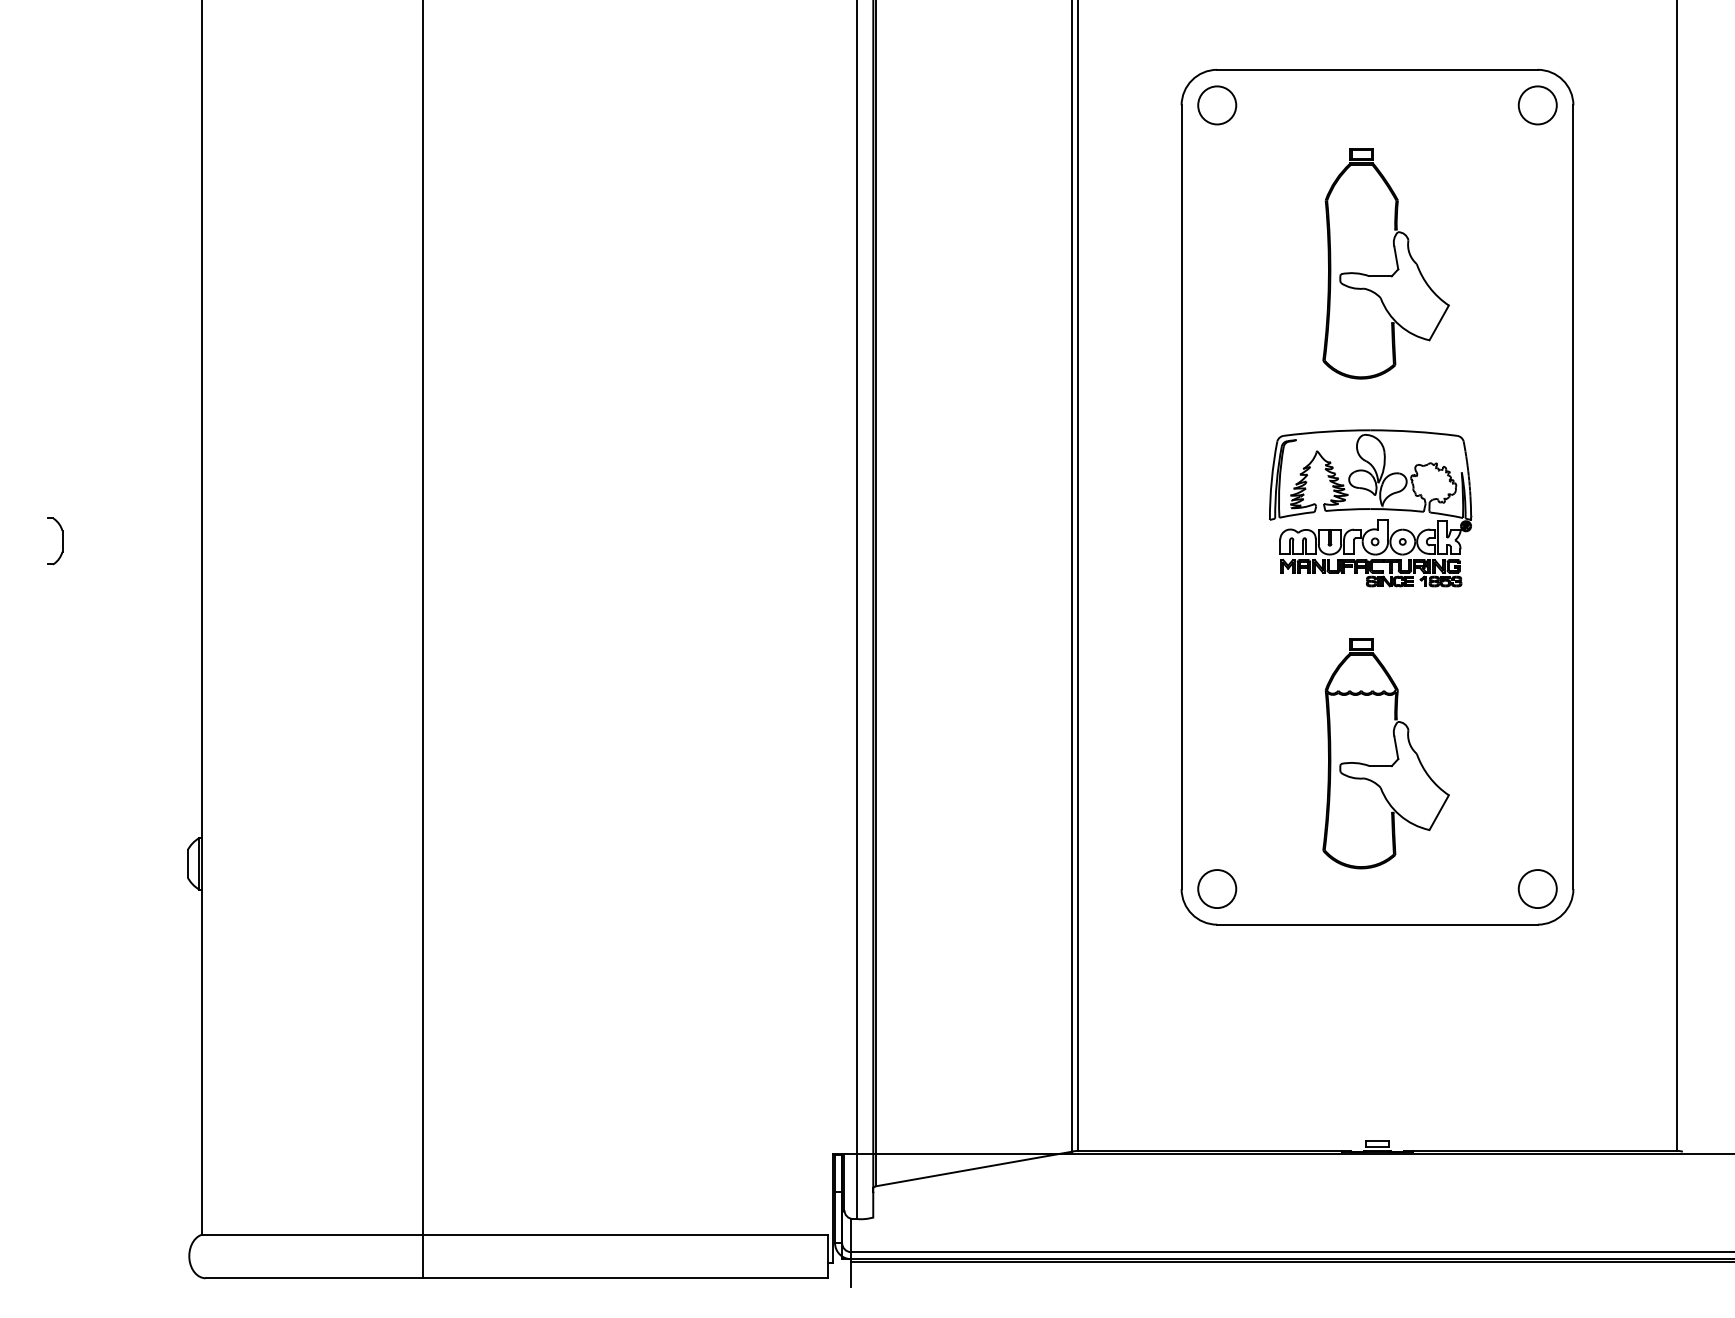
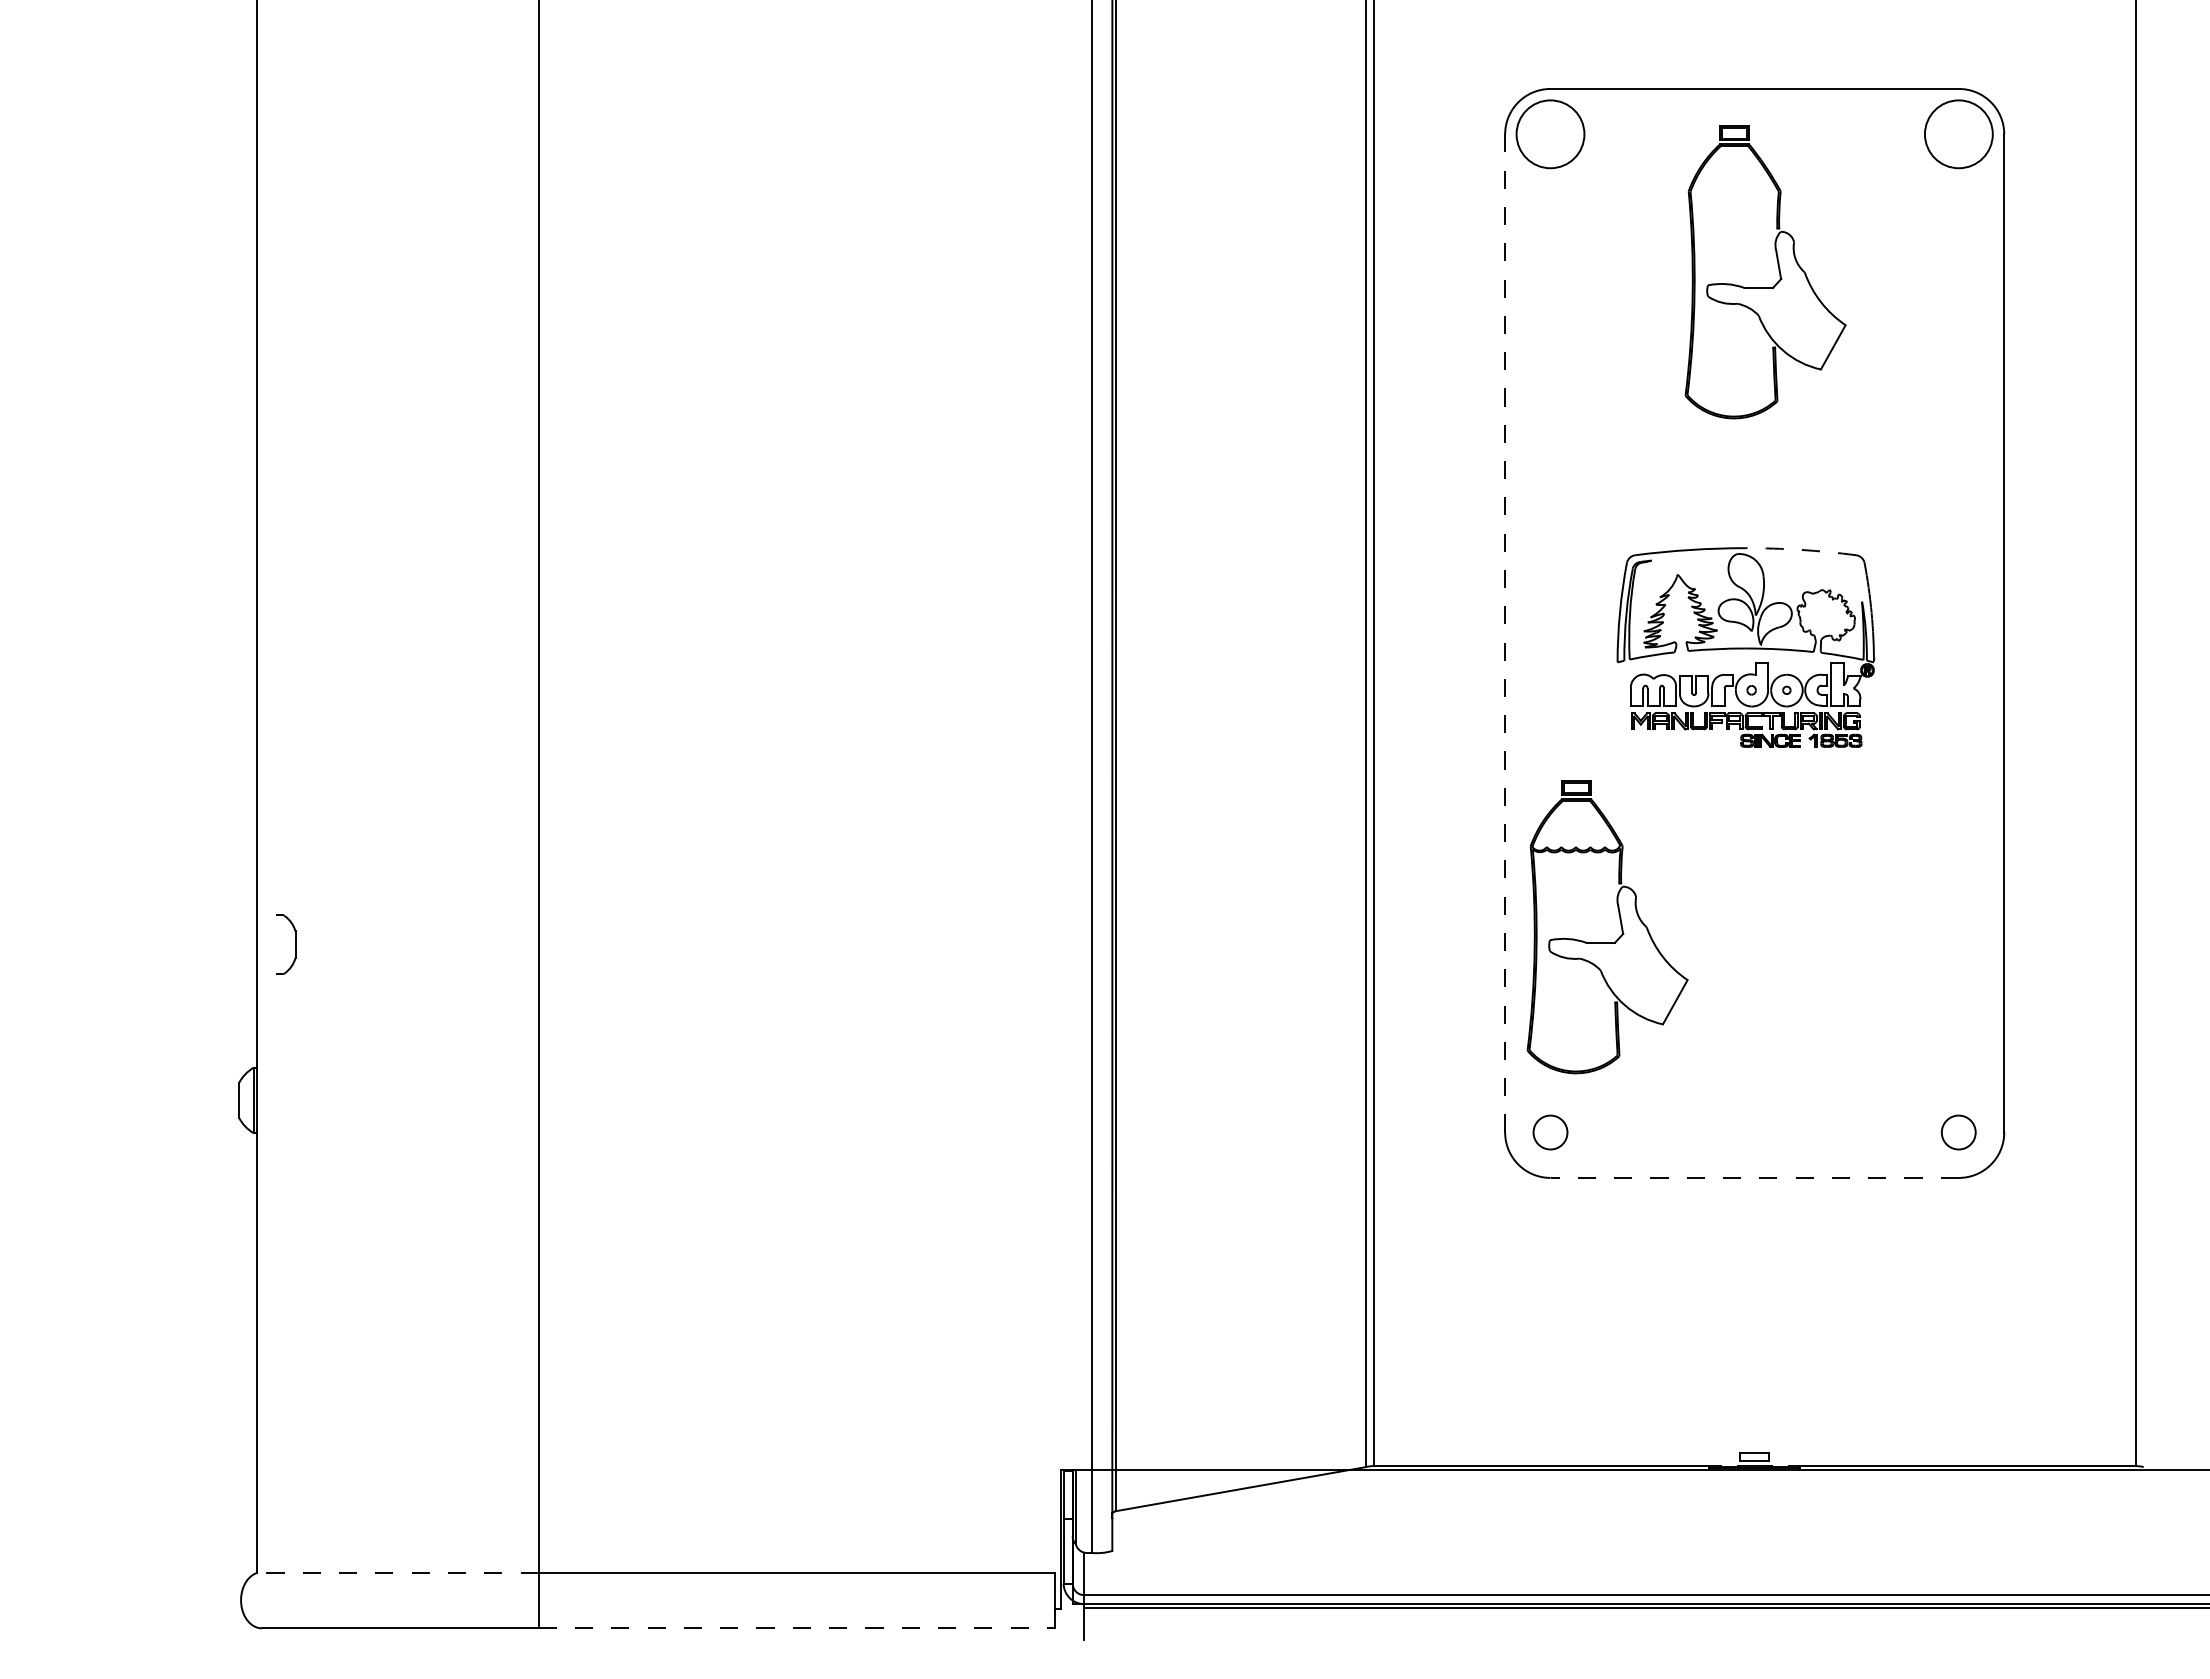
circle: (1217, 105) -> (1550, 134), size x1.4
circle: (1537, 105) -> (1958, 134), size x1.4
part: (1396, 263) -> (1778, 271), moved
arc: (1414, 431) -> (1801, 549), solid -> dashed
line: (1181, 497) -> (1505, 633), solid -> dashed
part: (62, 541) -> (295, 944), moved
part: (1396, 753) -> (1620, 926), moved
circle: (1217, 889) -> (1550, 1132), size x0.7
circle: (1537, 889) -> (1958, 1132), size x0.7
line: (1377, 924) -> (1754, 1177), solid -> dashed
line: (312, 1234) -> (398, 1572), solid -> dashed
line: (625, 1278) -> (796, 1628), solid -> dashed

